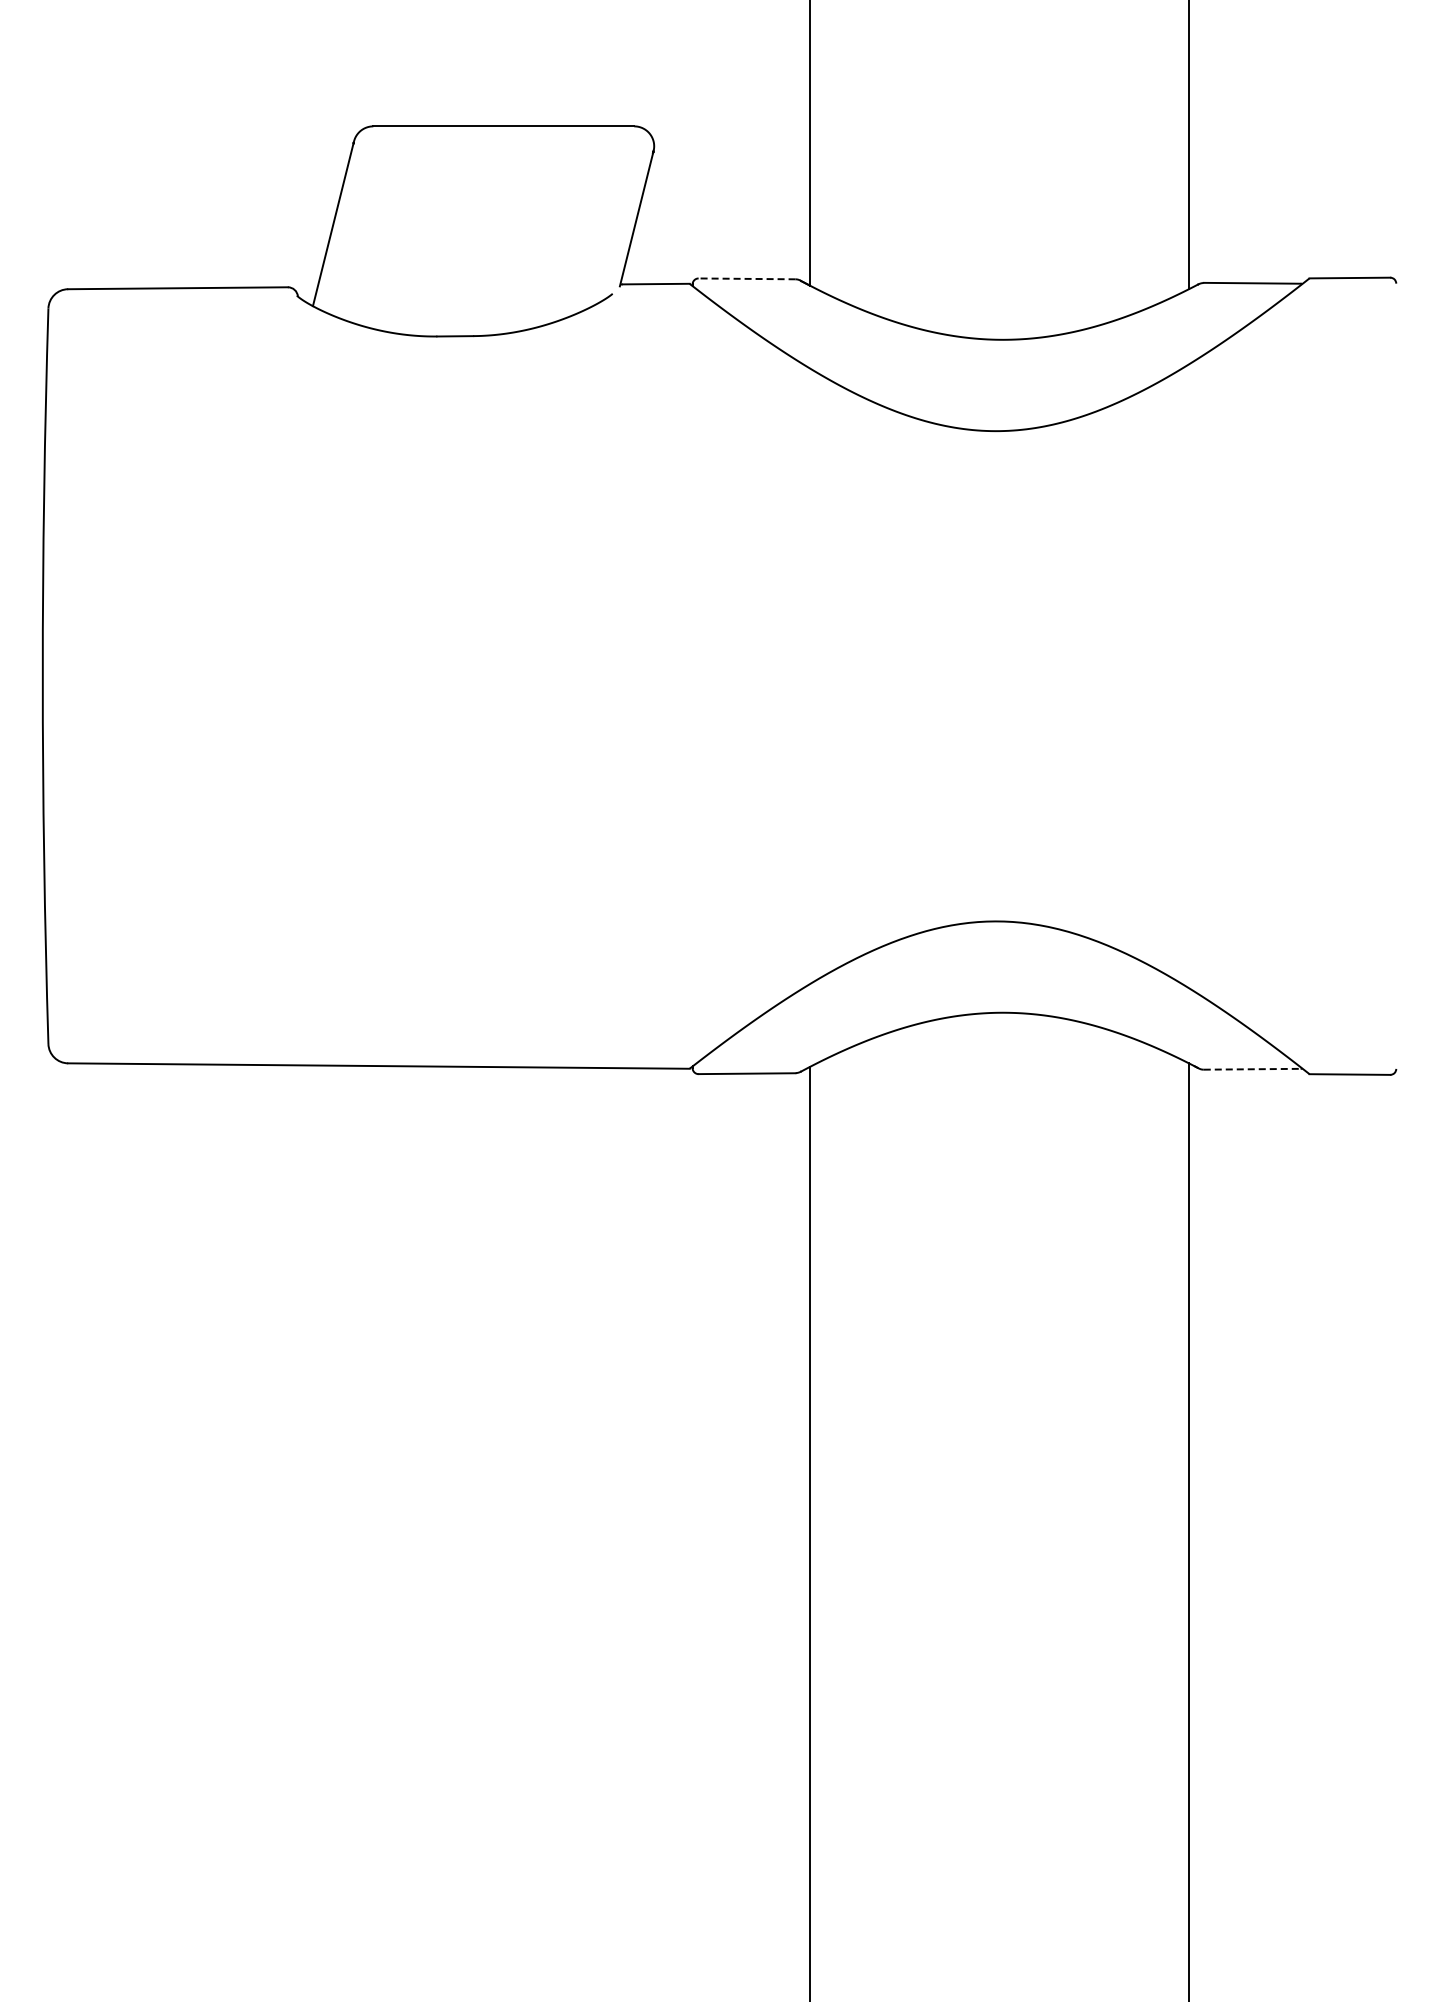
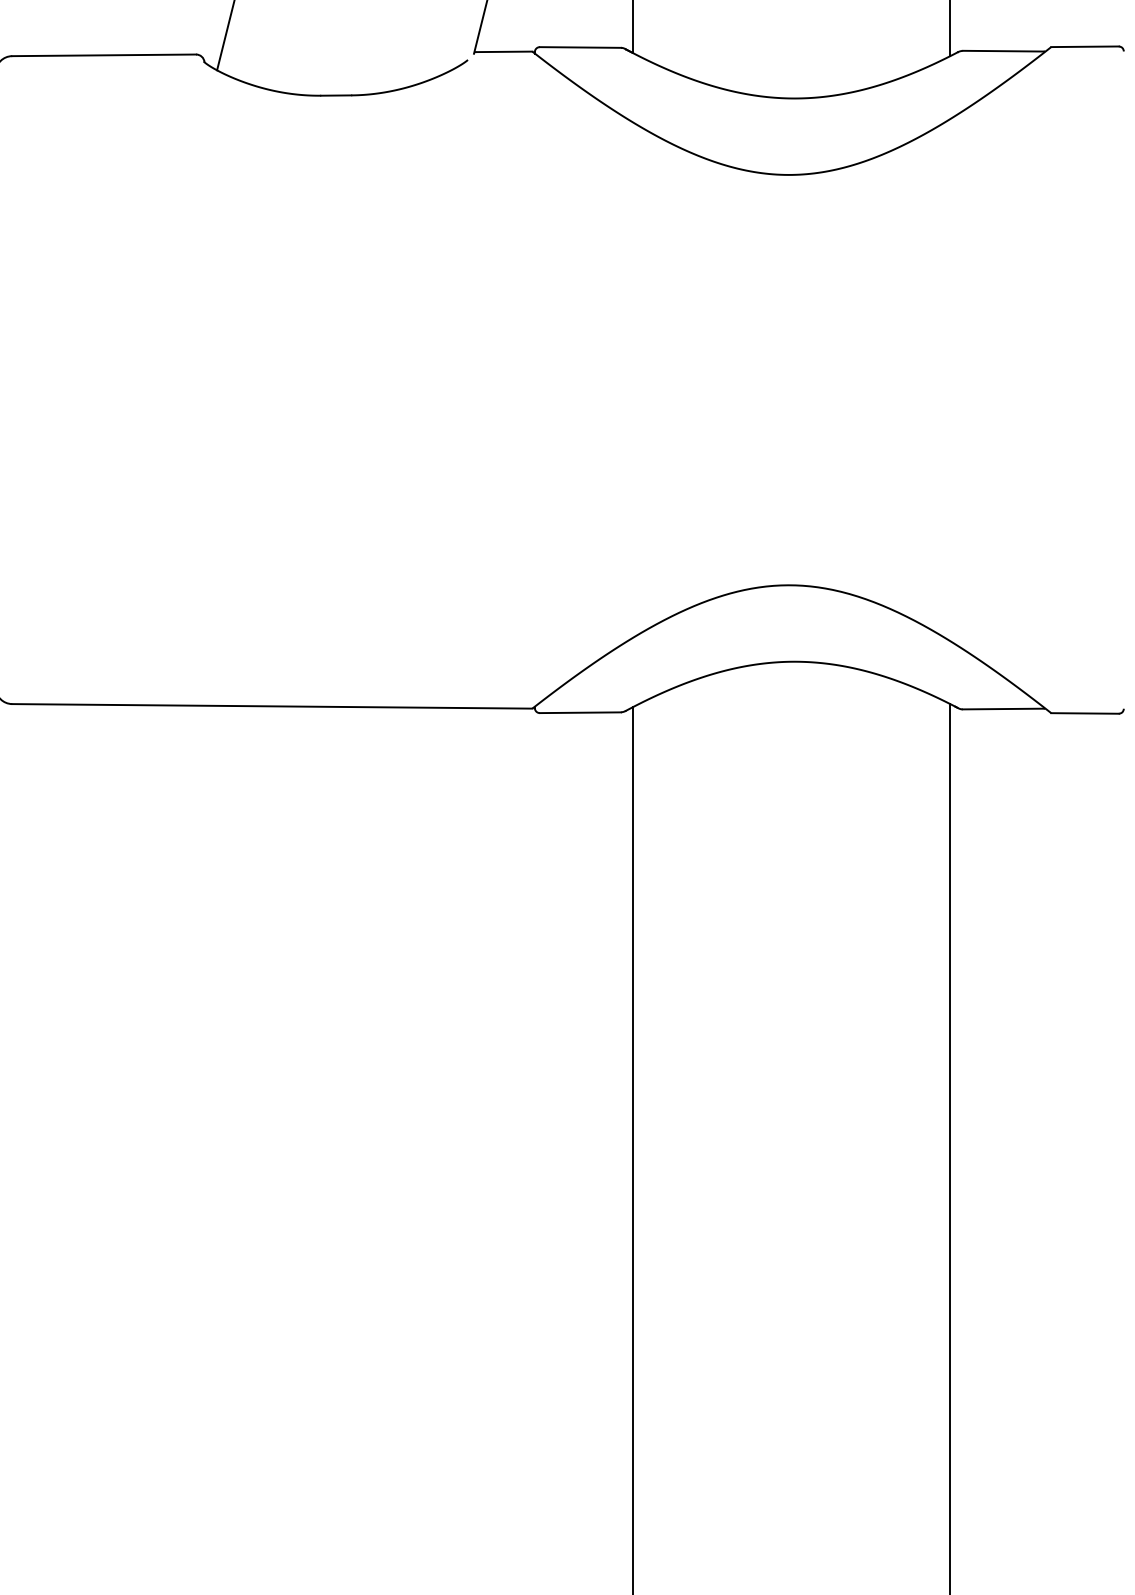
line: (746, 278) -> (579, 47), dashed -> solid
line: (1252, 1069) -> (1003, 709), dashed -> solid

